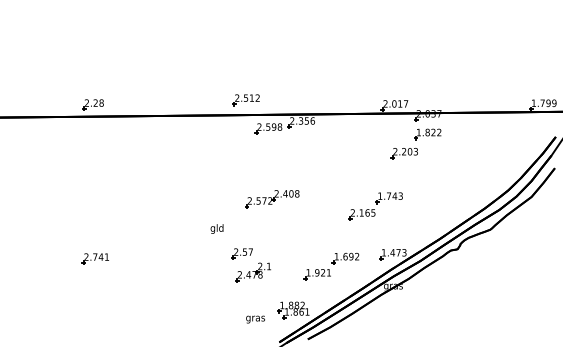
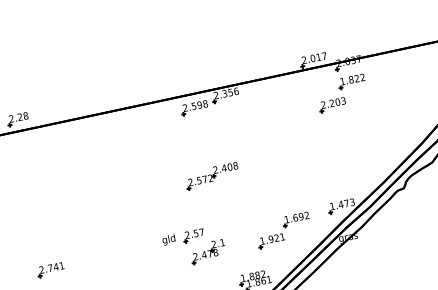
part: (245, 100) -> (166, 84), removed
part: (375, 206) -> (314, 162), removed
text: (216, 228) -> (168, 239), moved

